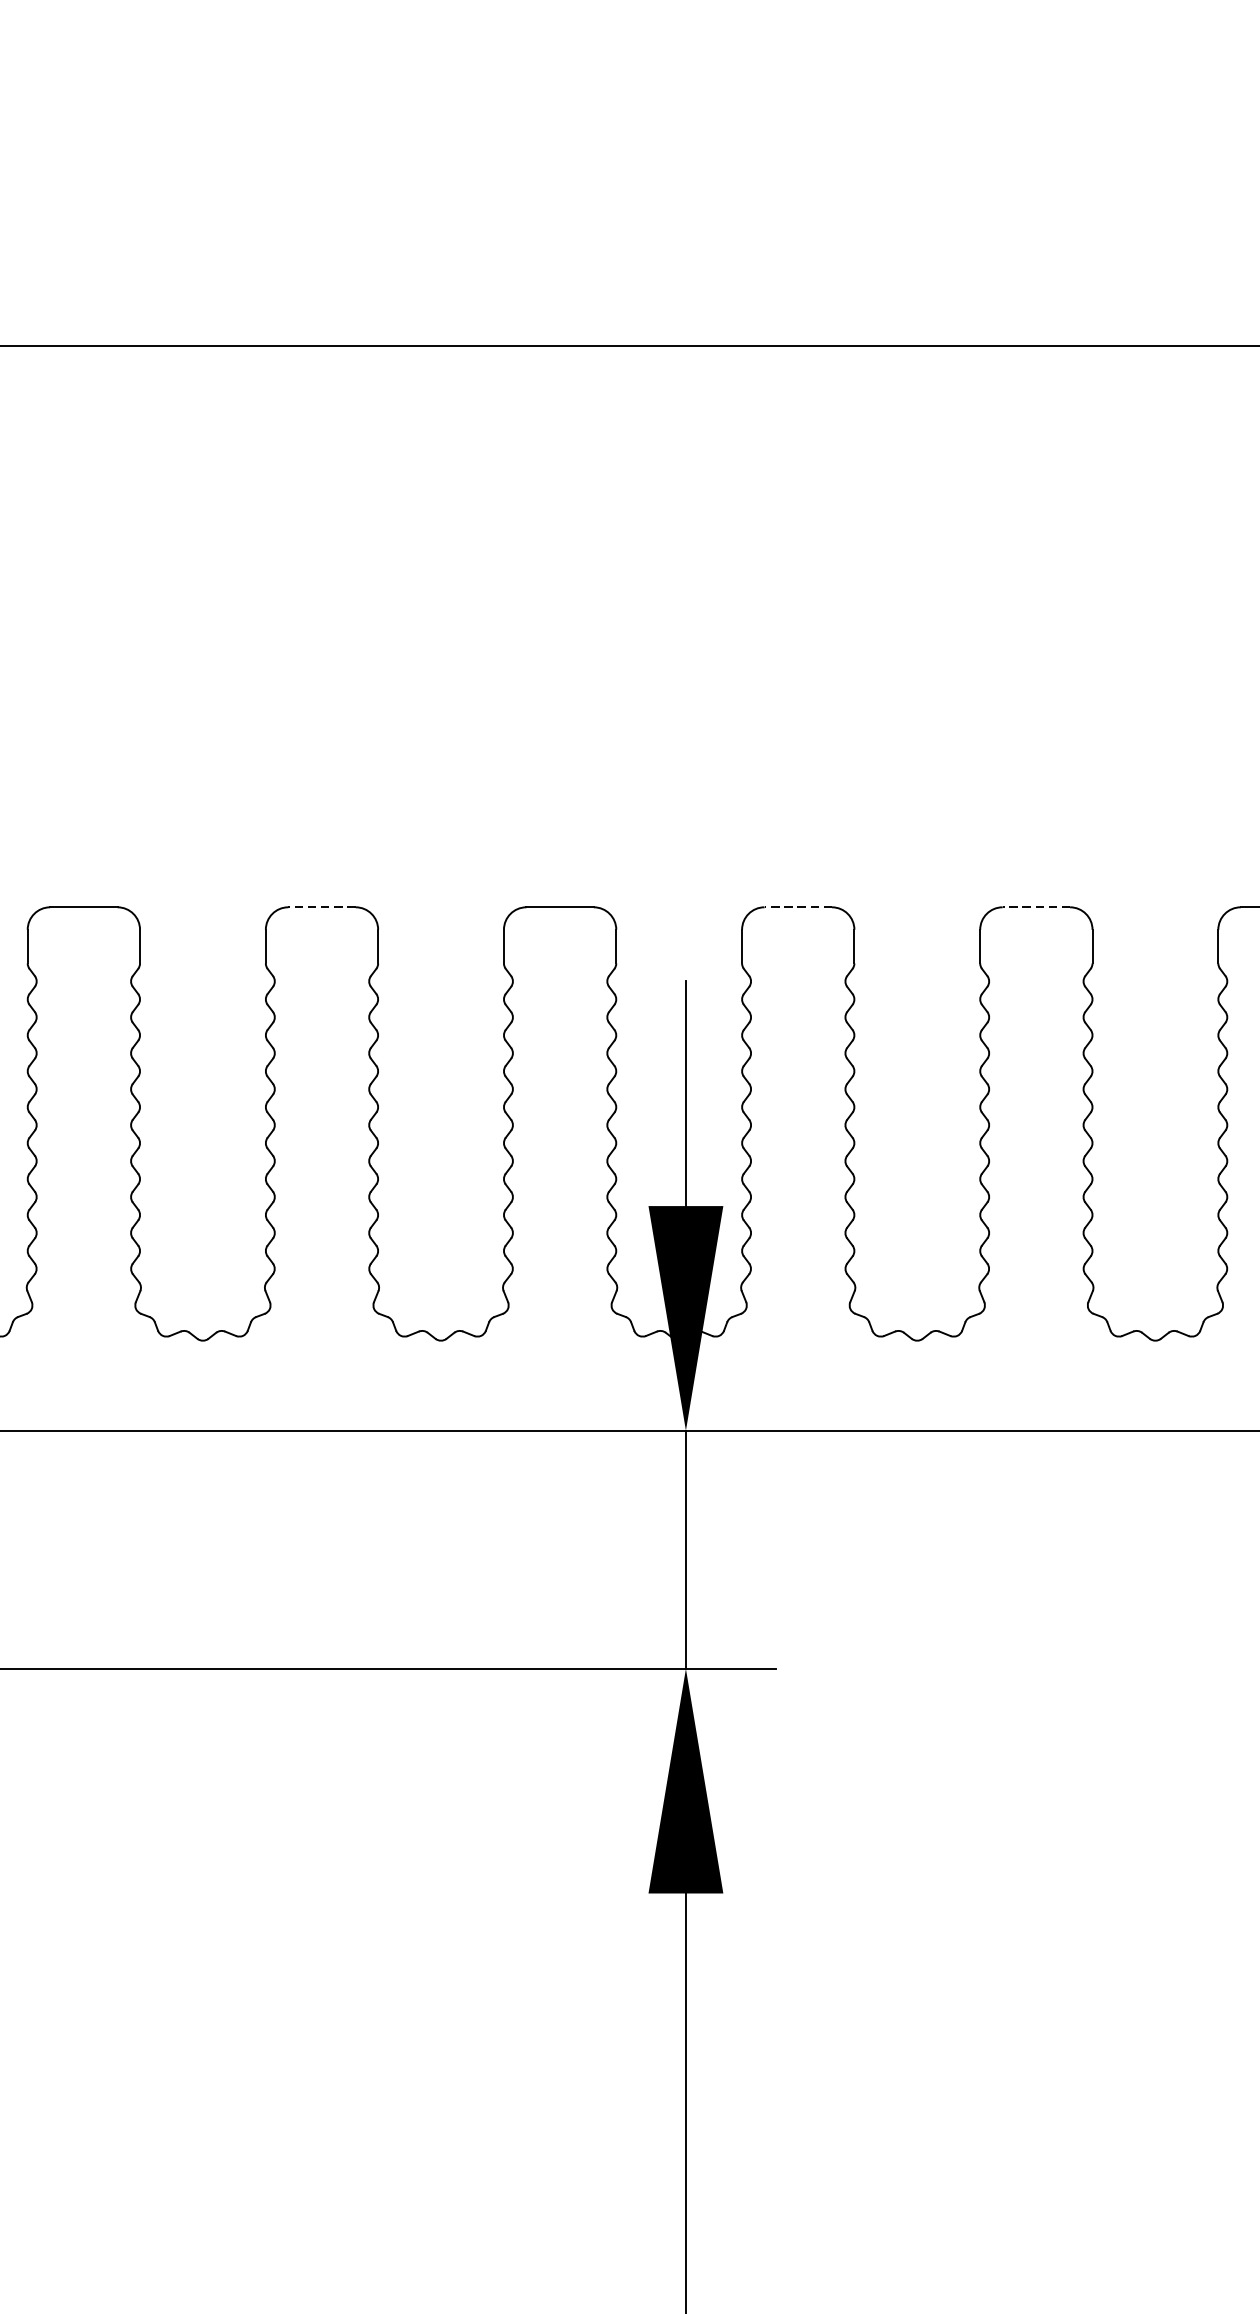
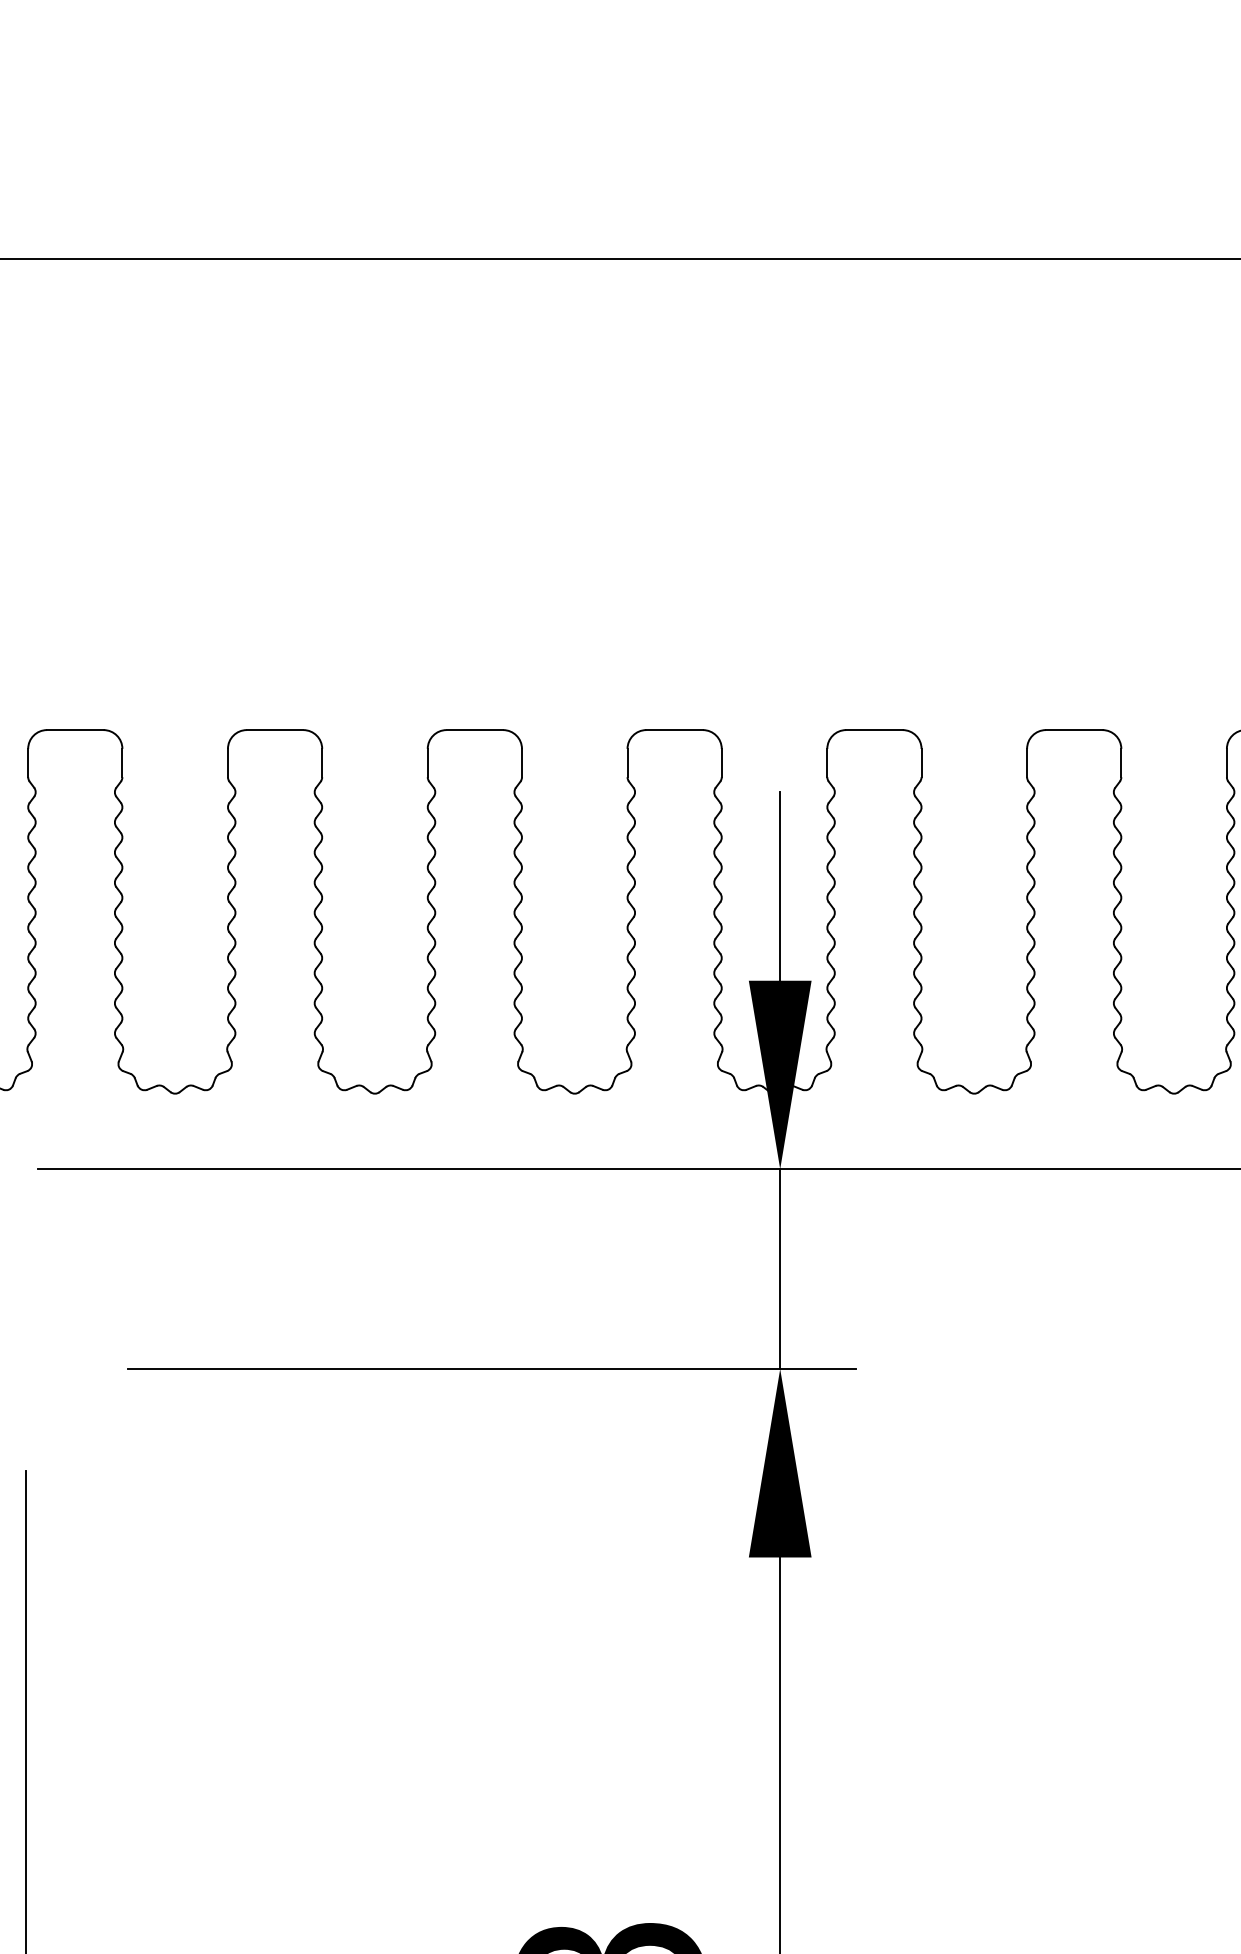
line: (321, 907) -> (474, 730), dashed -> solid
line: (797, 907) -> (873, 730), dashed -> solid
line: (1035, 907) -> (1073, 730), dashed -> solid

